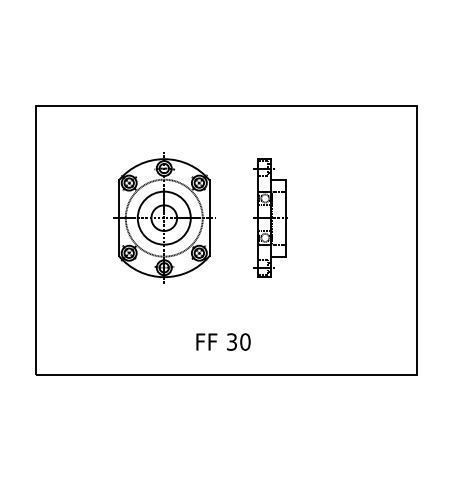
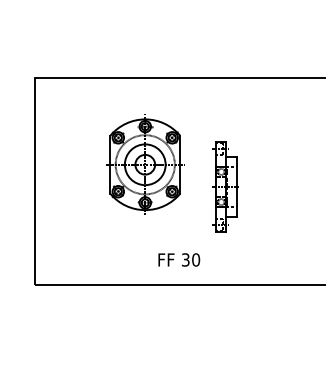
part: (164, 217) -> (145, 164), moved
part: (270, 217) -> (225, 186), moved

